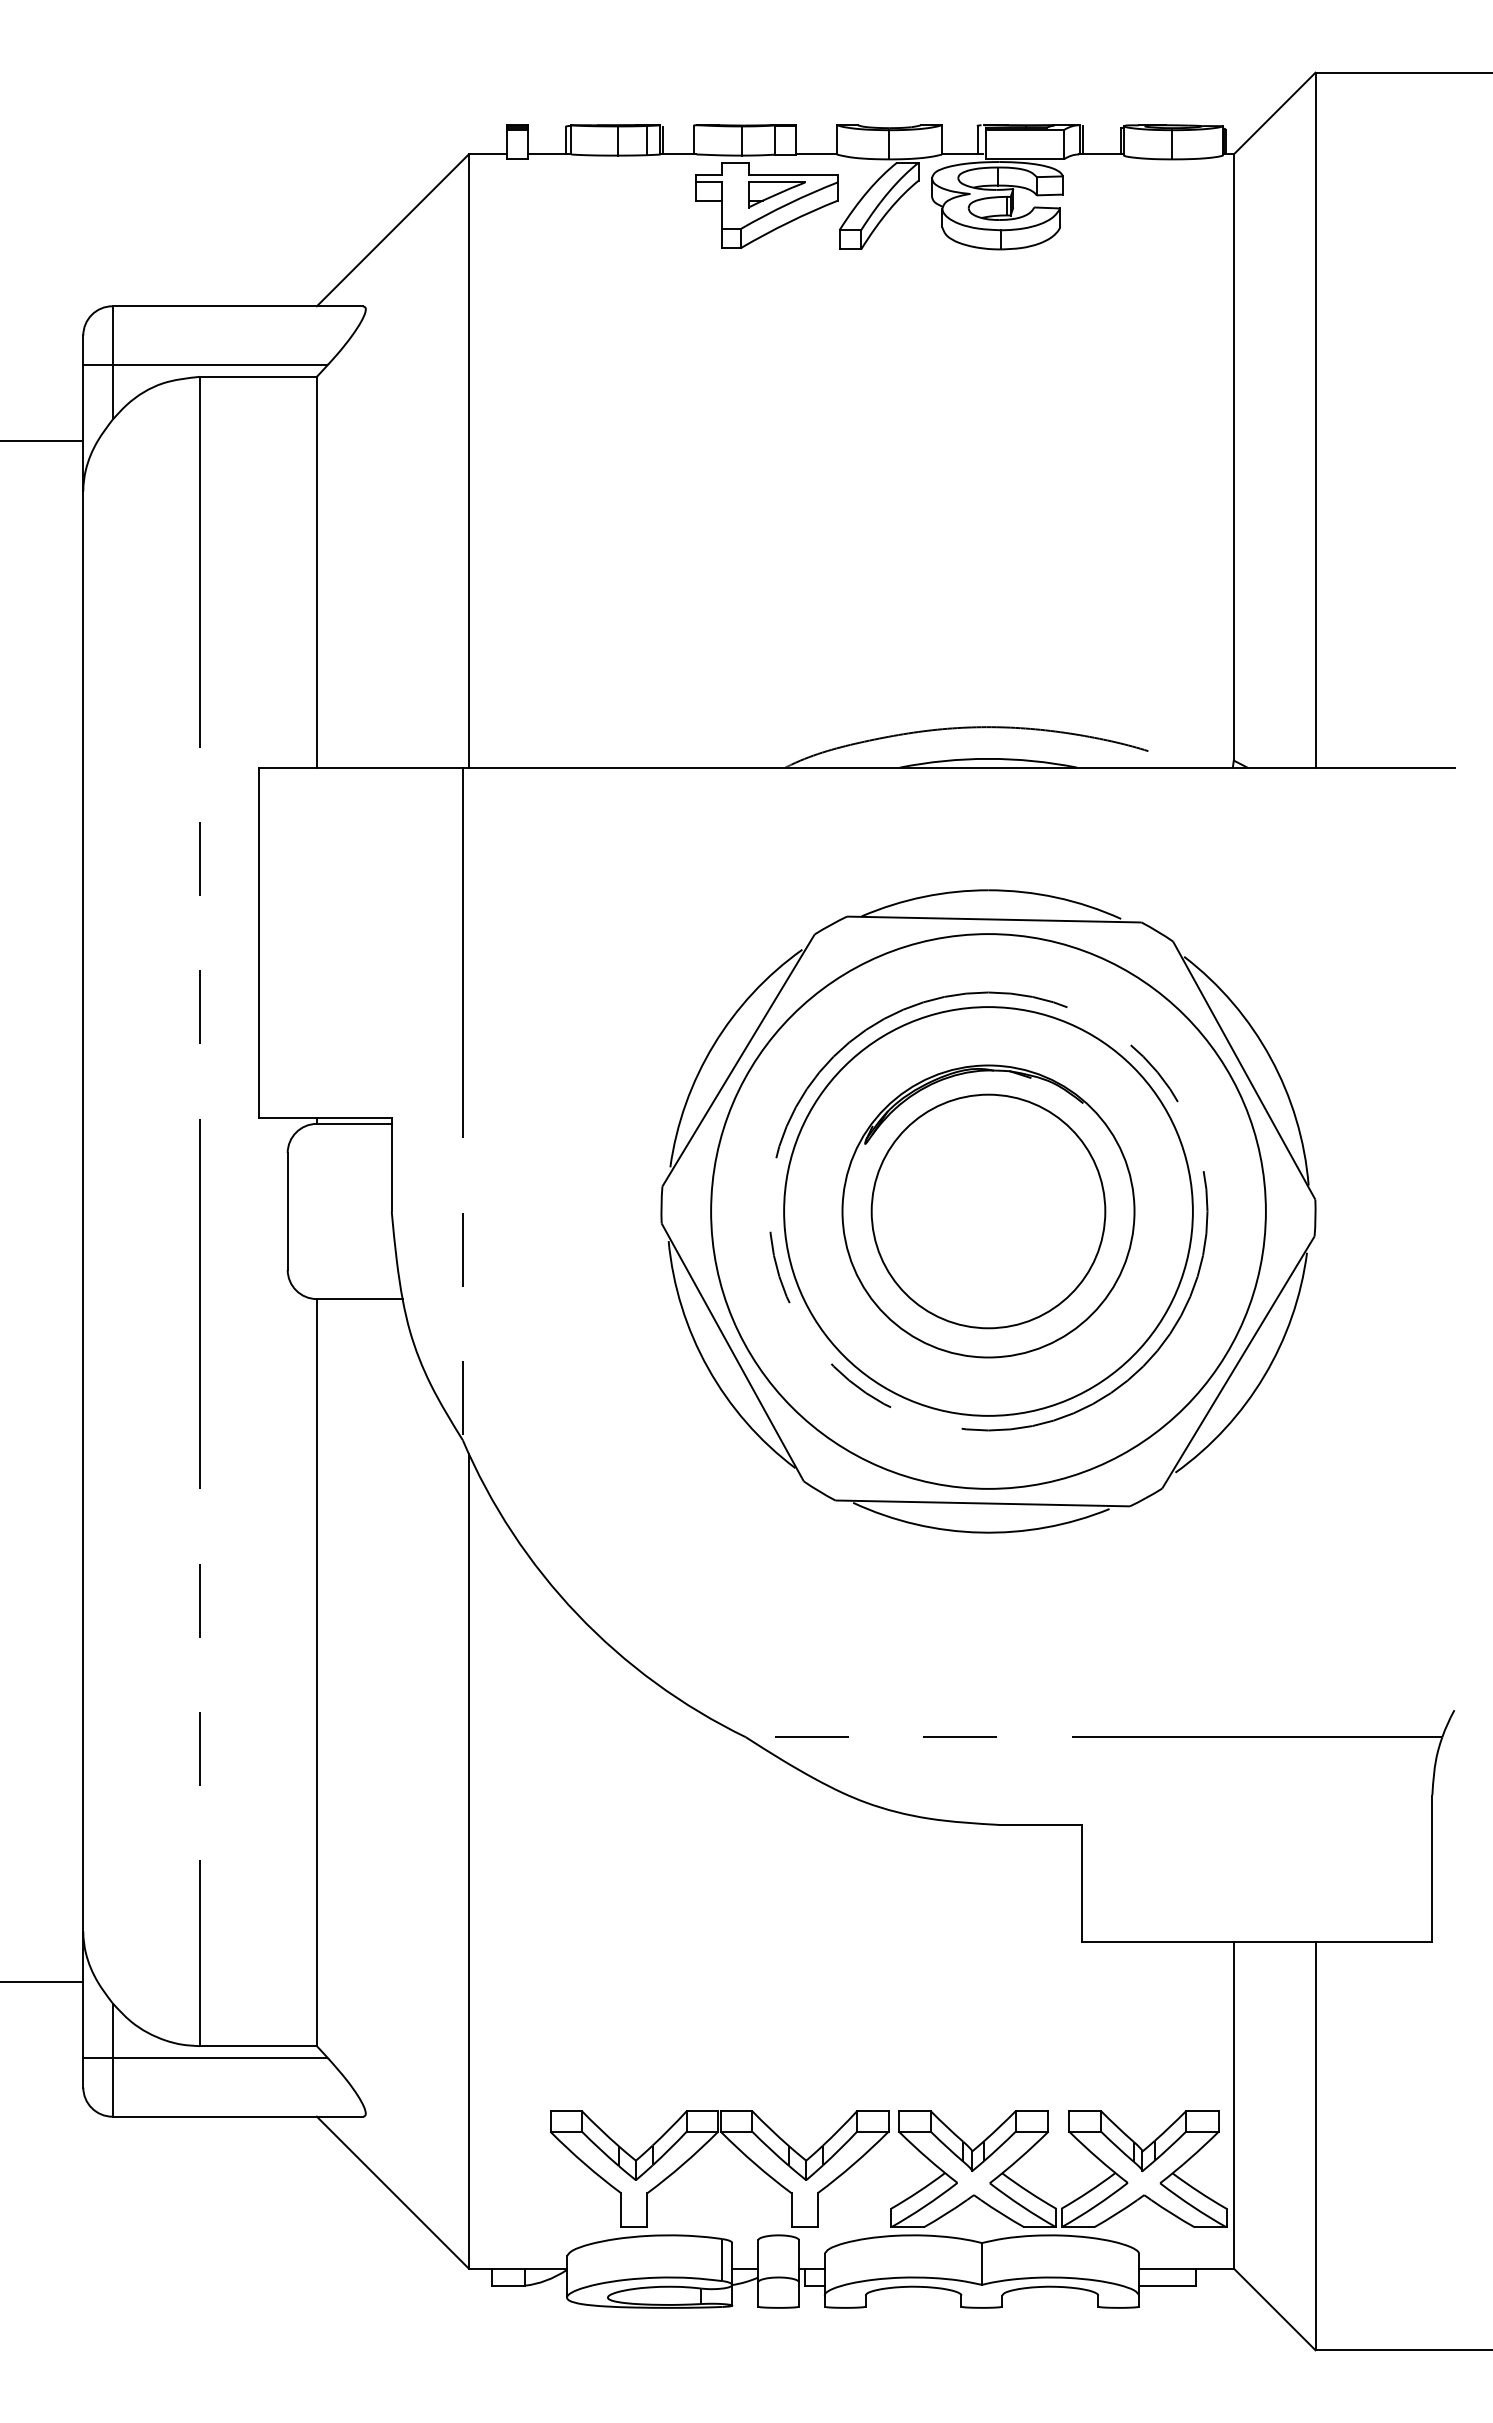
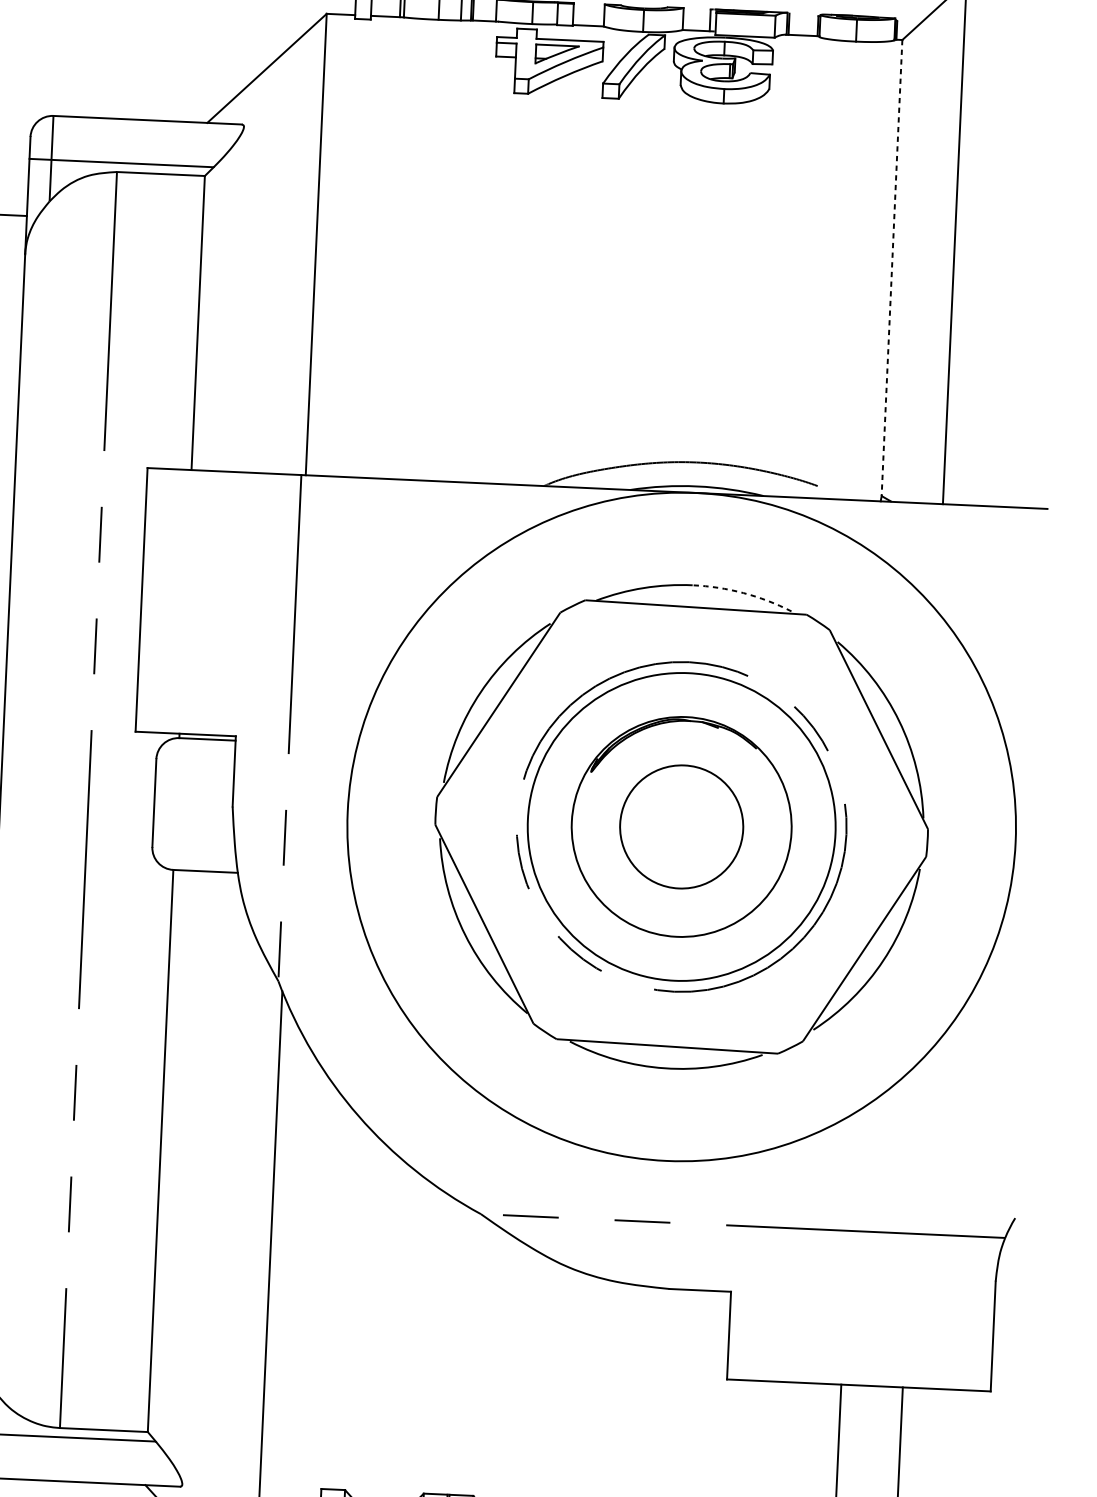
line: (1233, 458) -> (891, 268), solid -> dashed
arc: (1056, 897) -> (743, 593), solid -> dashed
circle: (988, 1211) -> (681, 826), size x0.7
circle: (988, 1211) -> (681, 826), size x1.6

